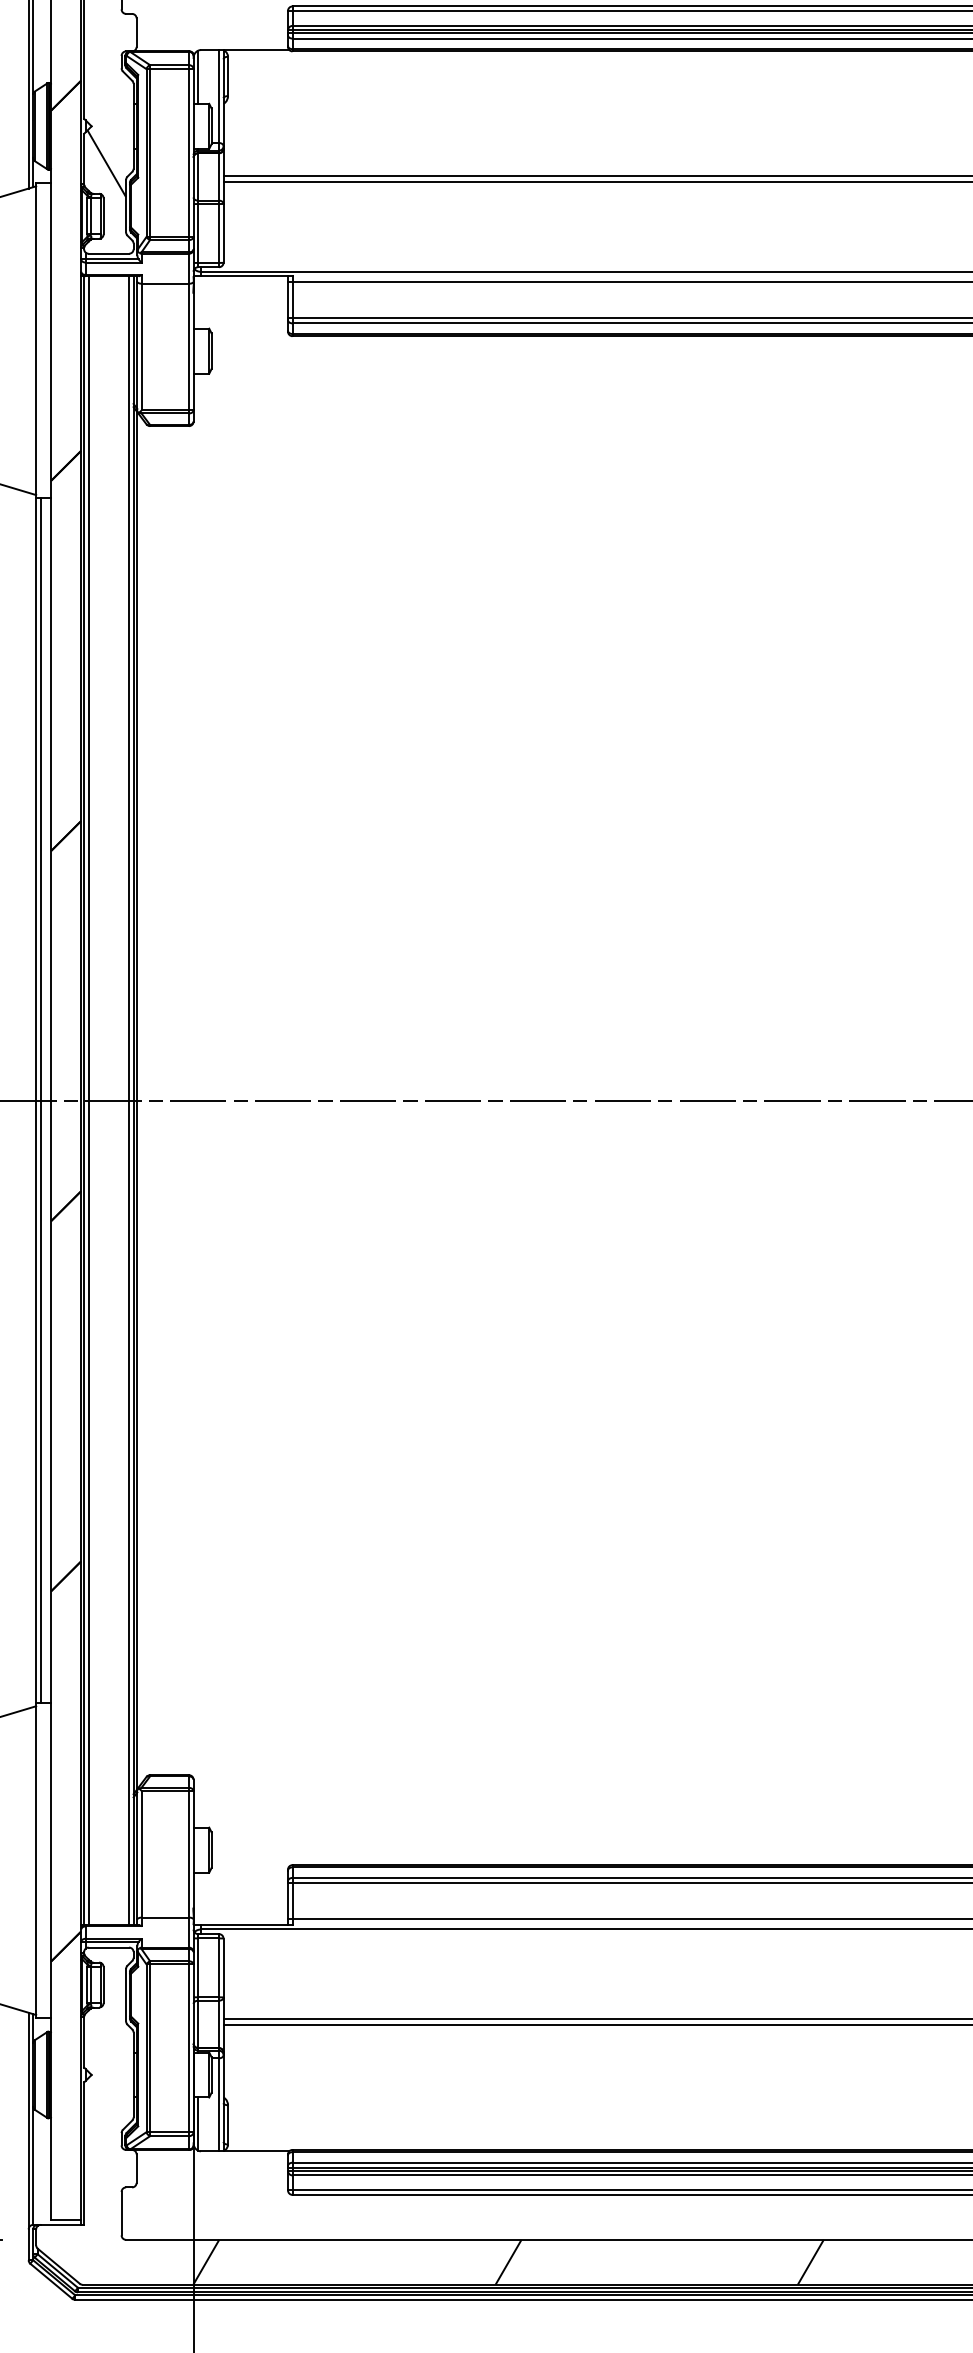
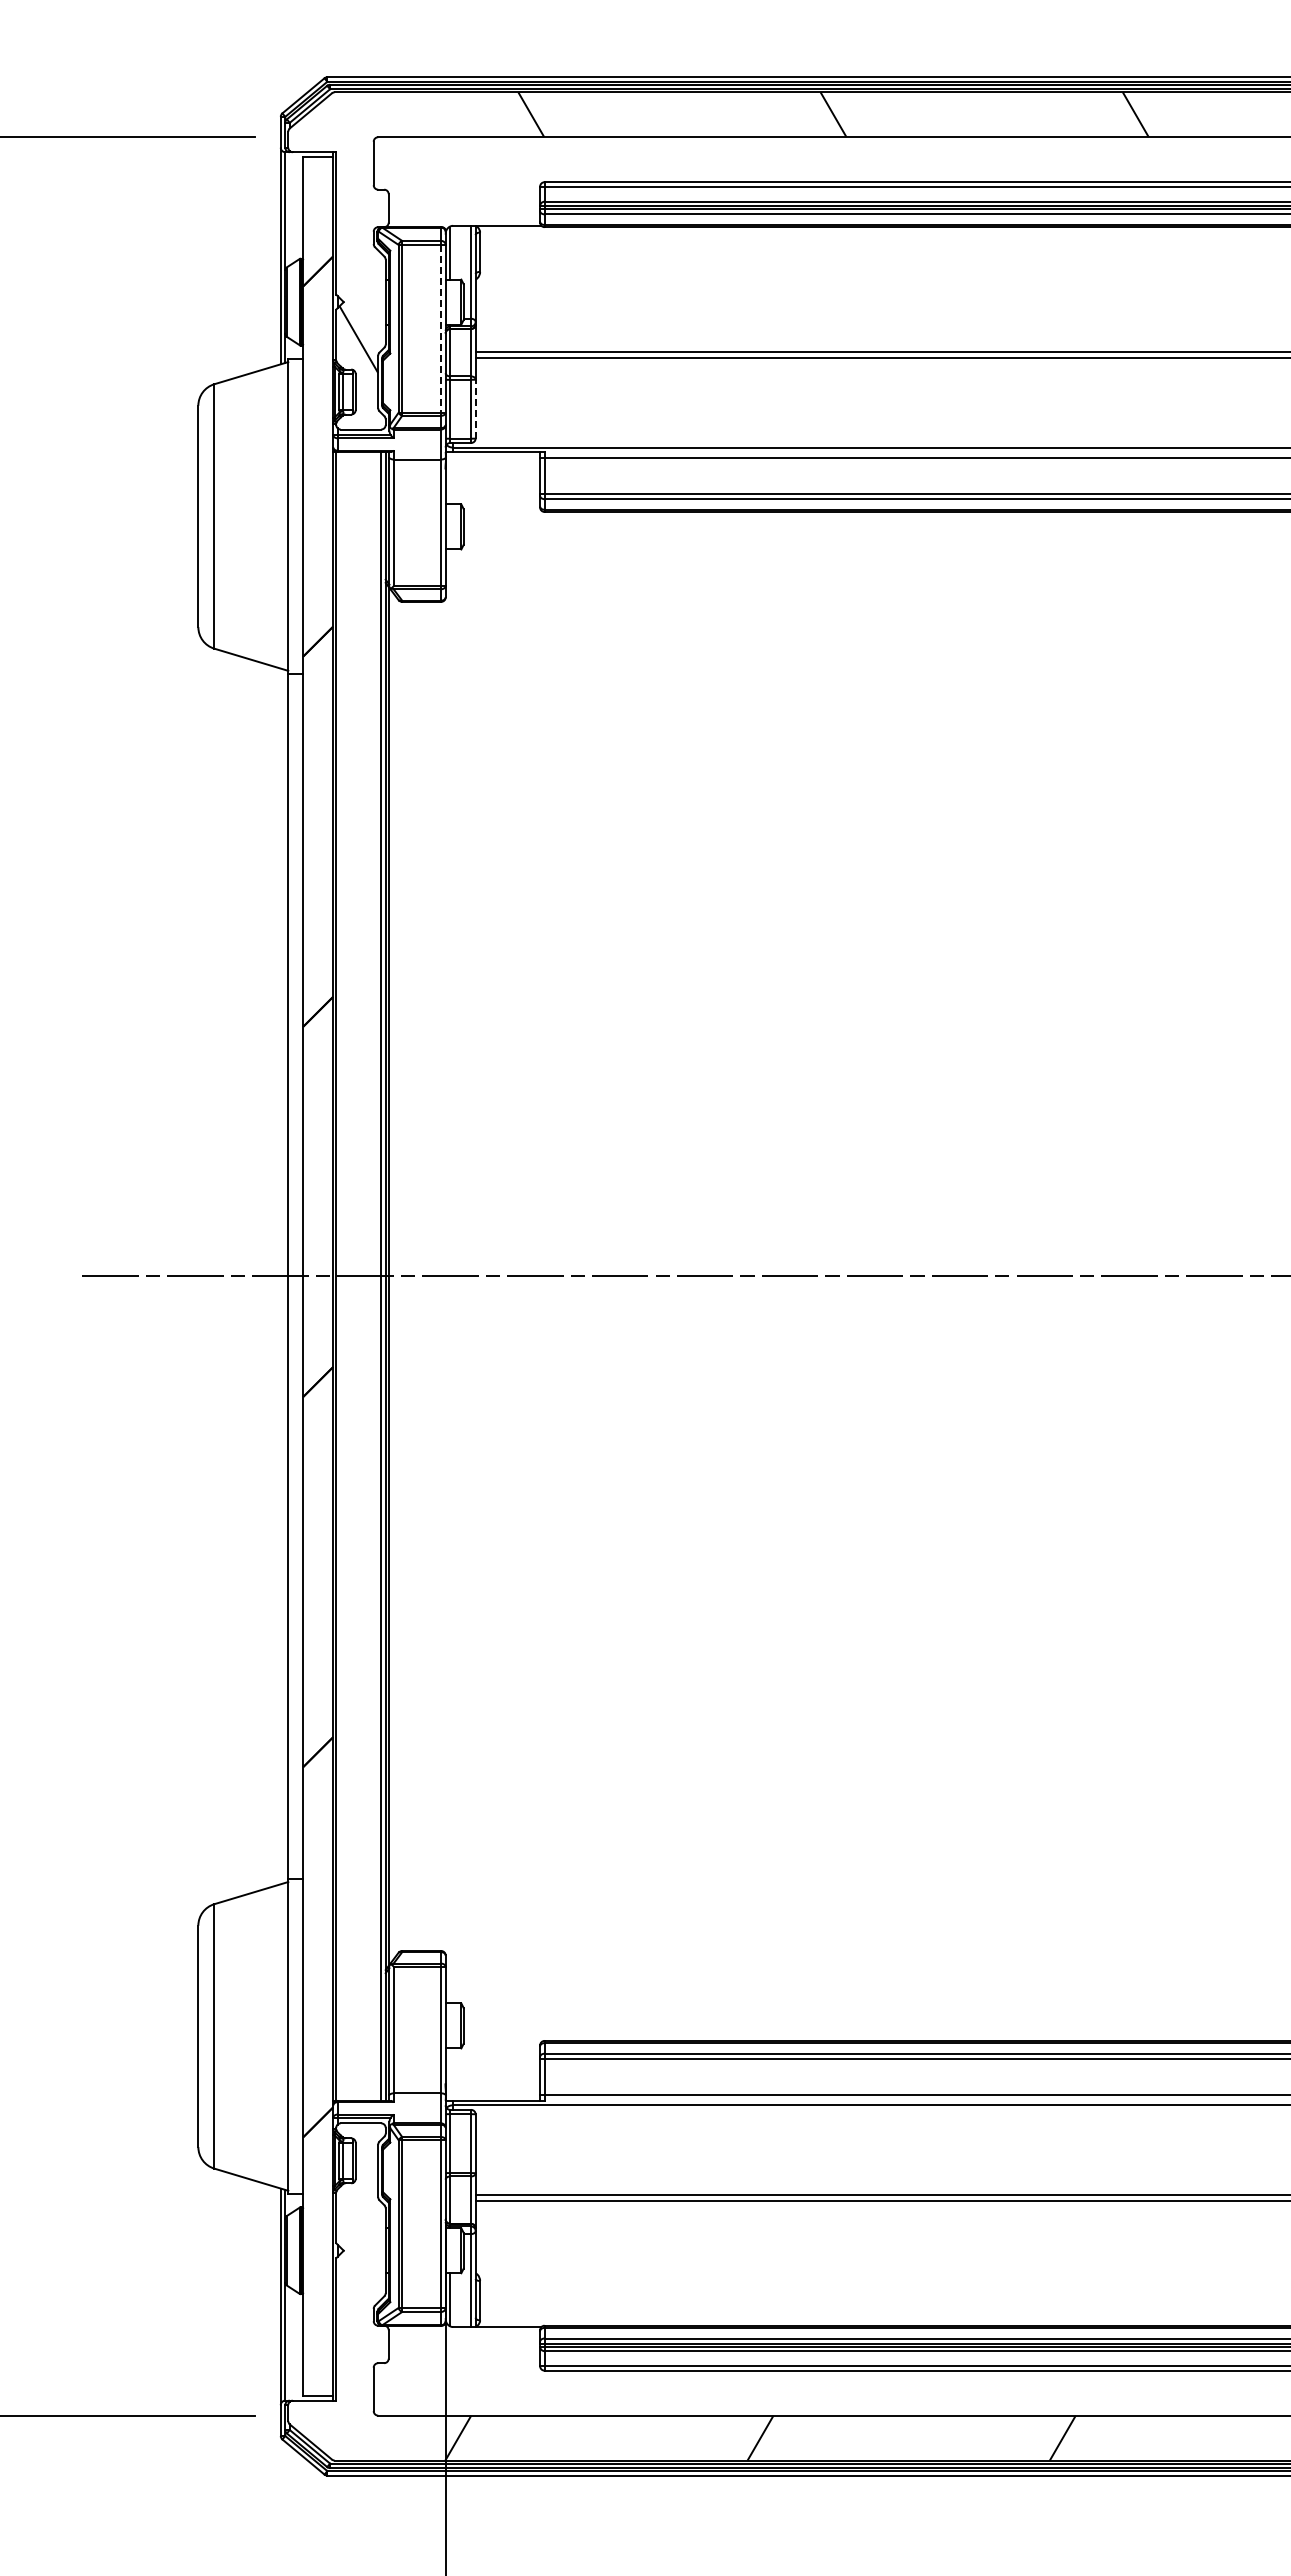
line: (189, 152) -> (441, 328), solid -> dashed
line: (223, 232) -> (475, 408), solid -> dashed
line: (40, 1100) -> (292, 1276), removed
line: (88, 1100) -> (340, 1276), removed

